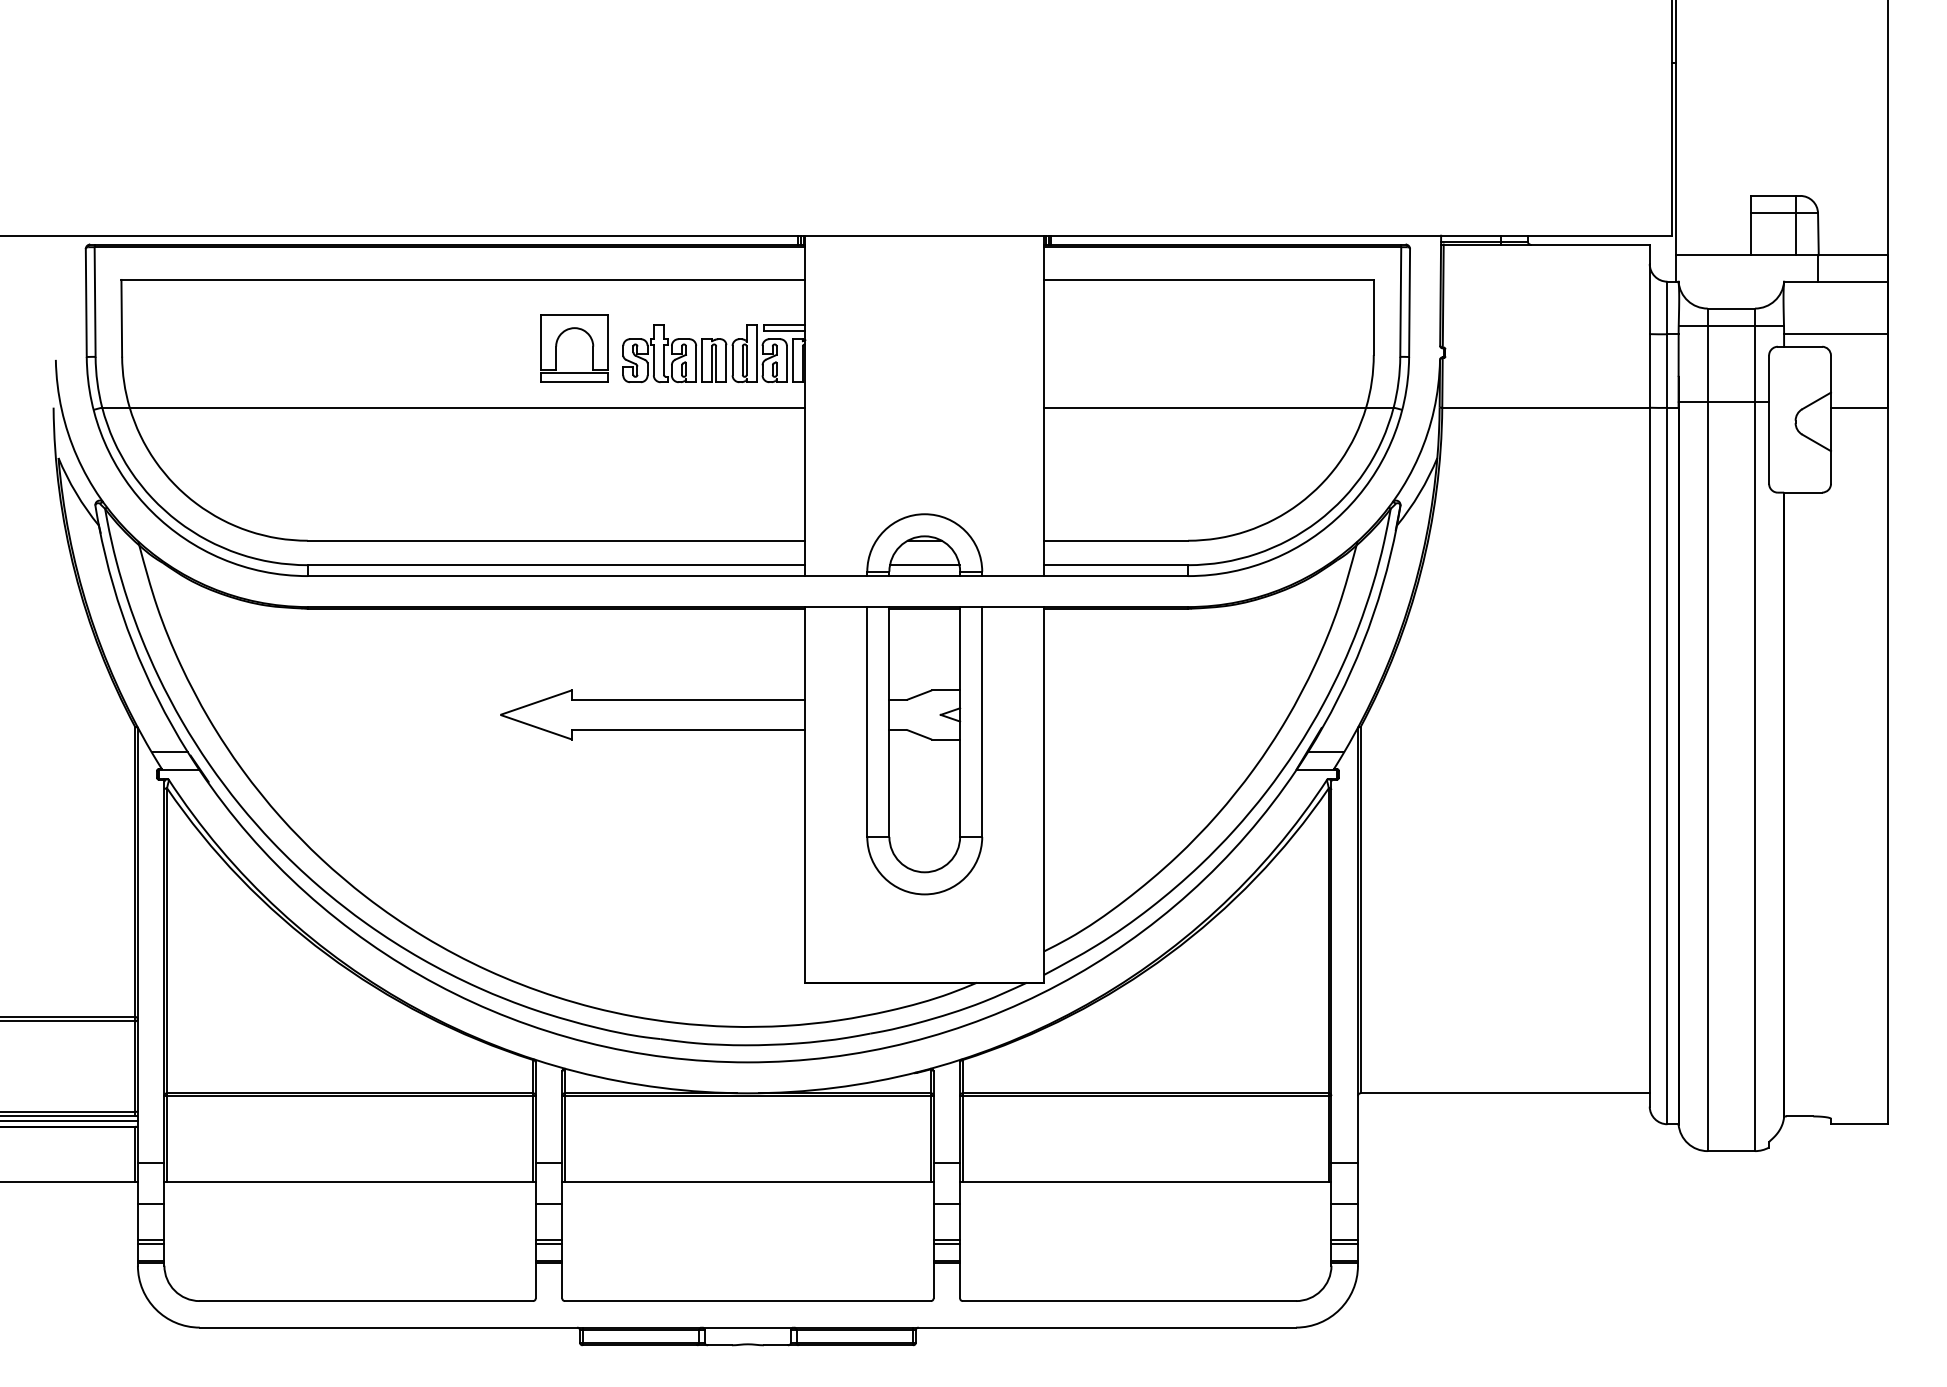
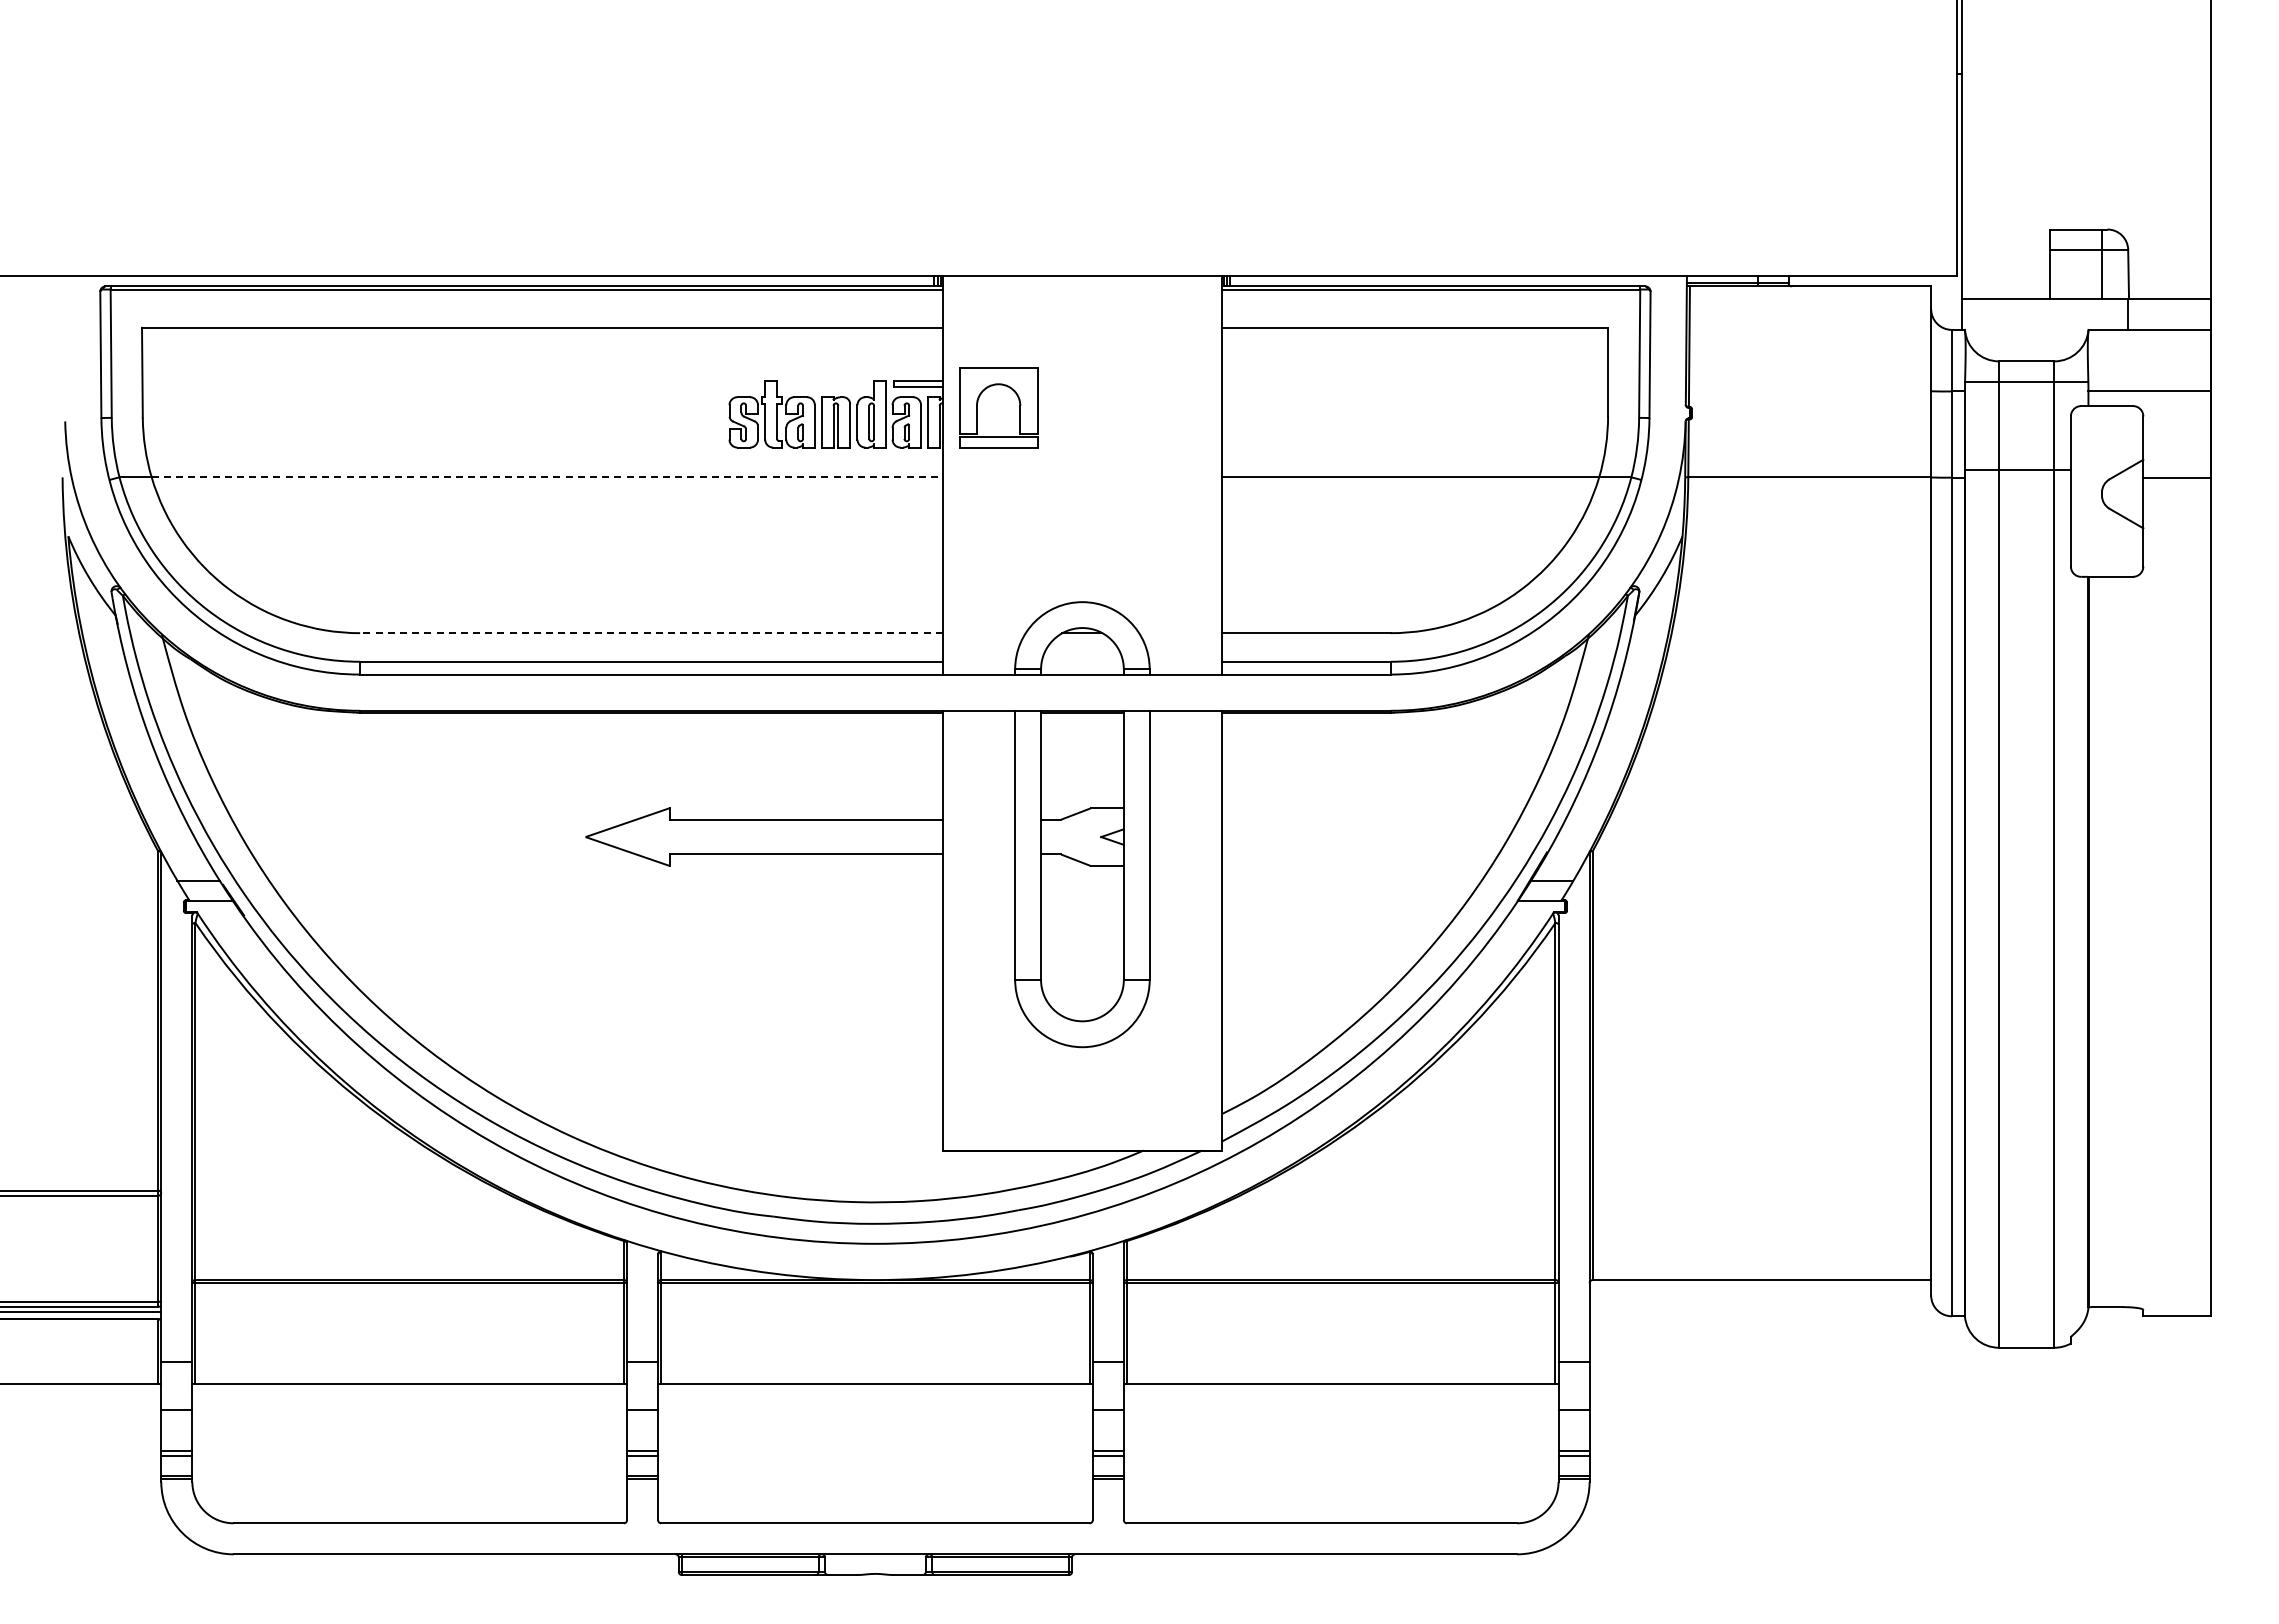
part: (557, 343) -> (978, 402), moved
line: (467, 407) -> (547, 477), solid -> dashed
line: (555, 541) -> (650, 633), solid -> dashed
line: (924, 564) -> (1082, 661), removed

